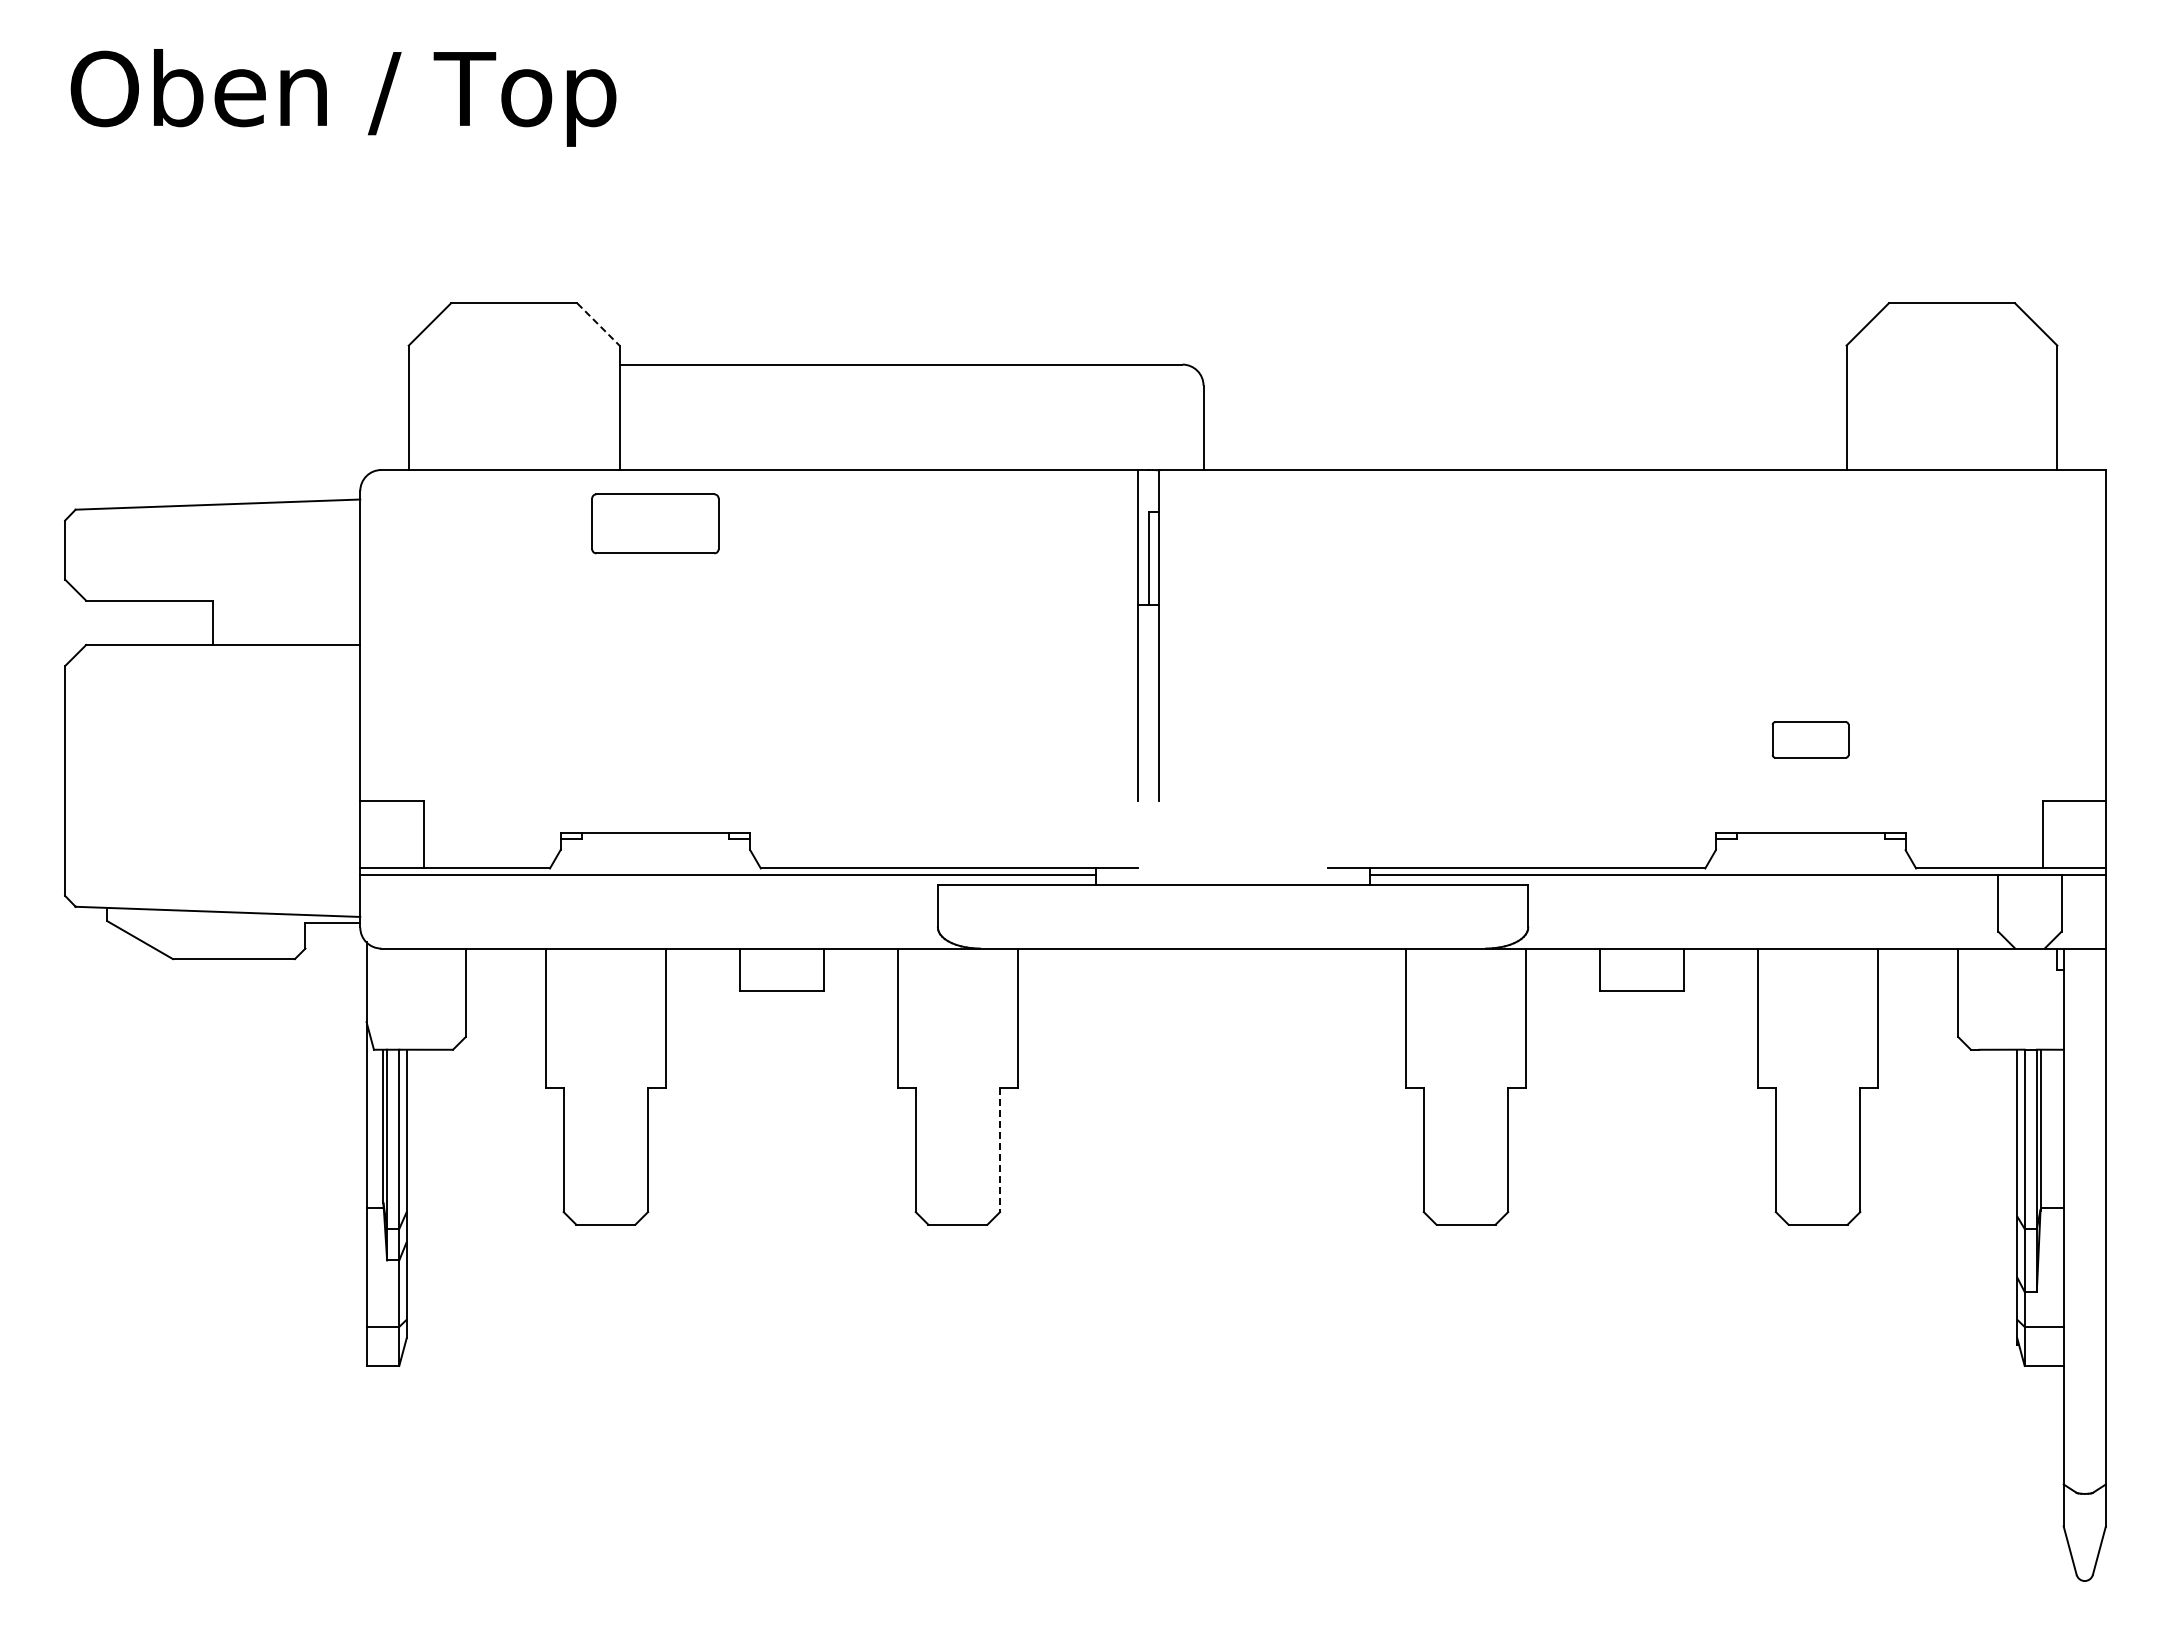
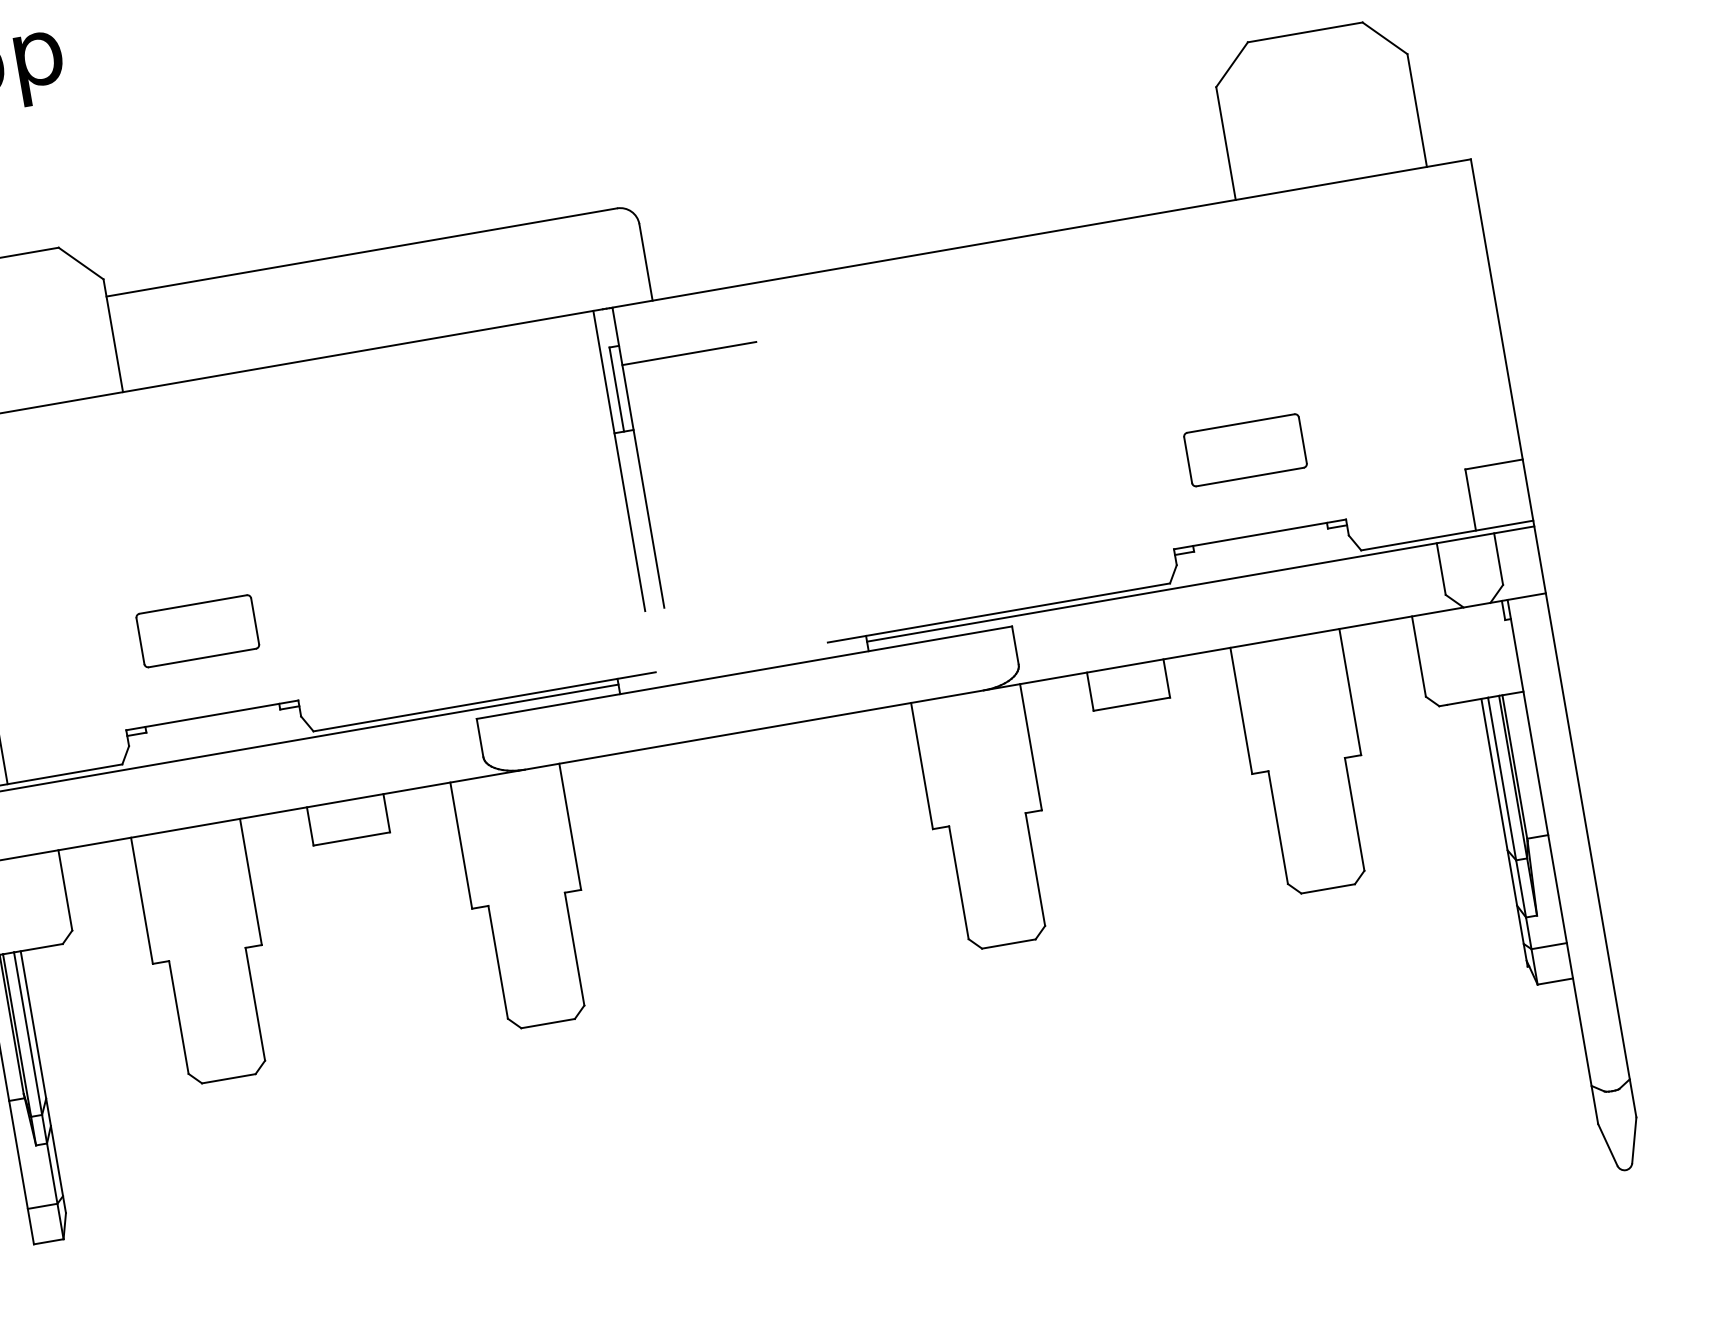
line: (598, 324) -> (81, 263), dashed -> solid
part: (655, 523) -> (197, 630), moved
line: (1232, 533) -> (688, 353), added
part: (1810, 739) -> (1245, 450), size x1.67
line: (1000, 1150) -> (575, 949), dashed -> solid

